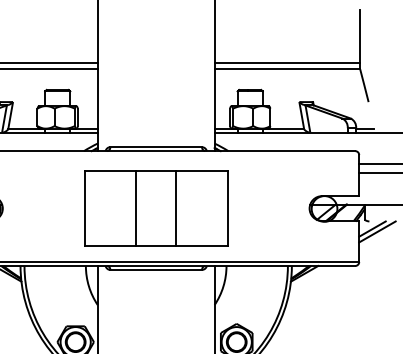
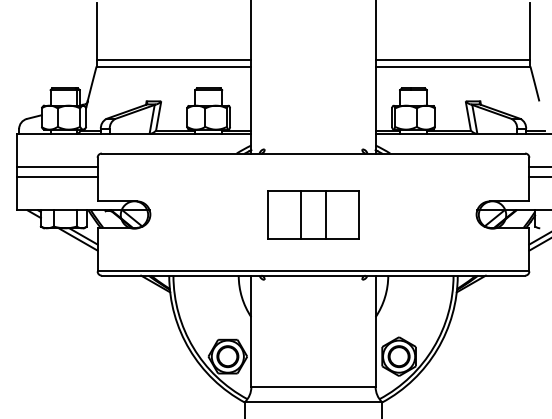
line: (156, 147) -> (313, 149), removed
part: (156, 208) -> (313, 214), size x0.6
line: (156, 269) -> (313, 279), removed

